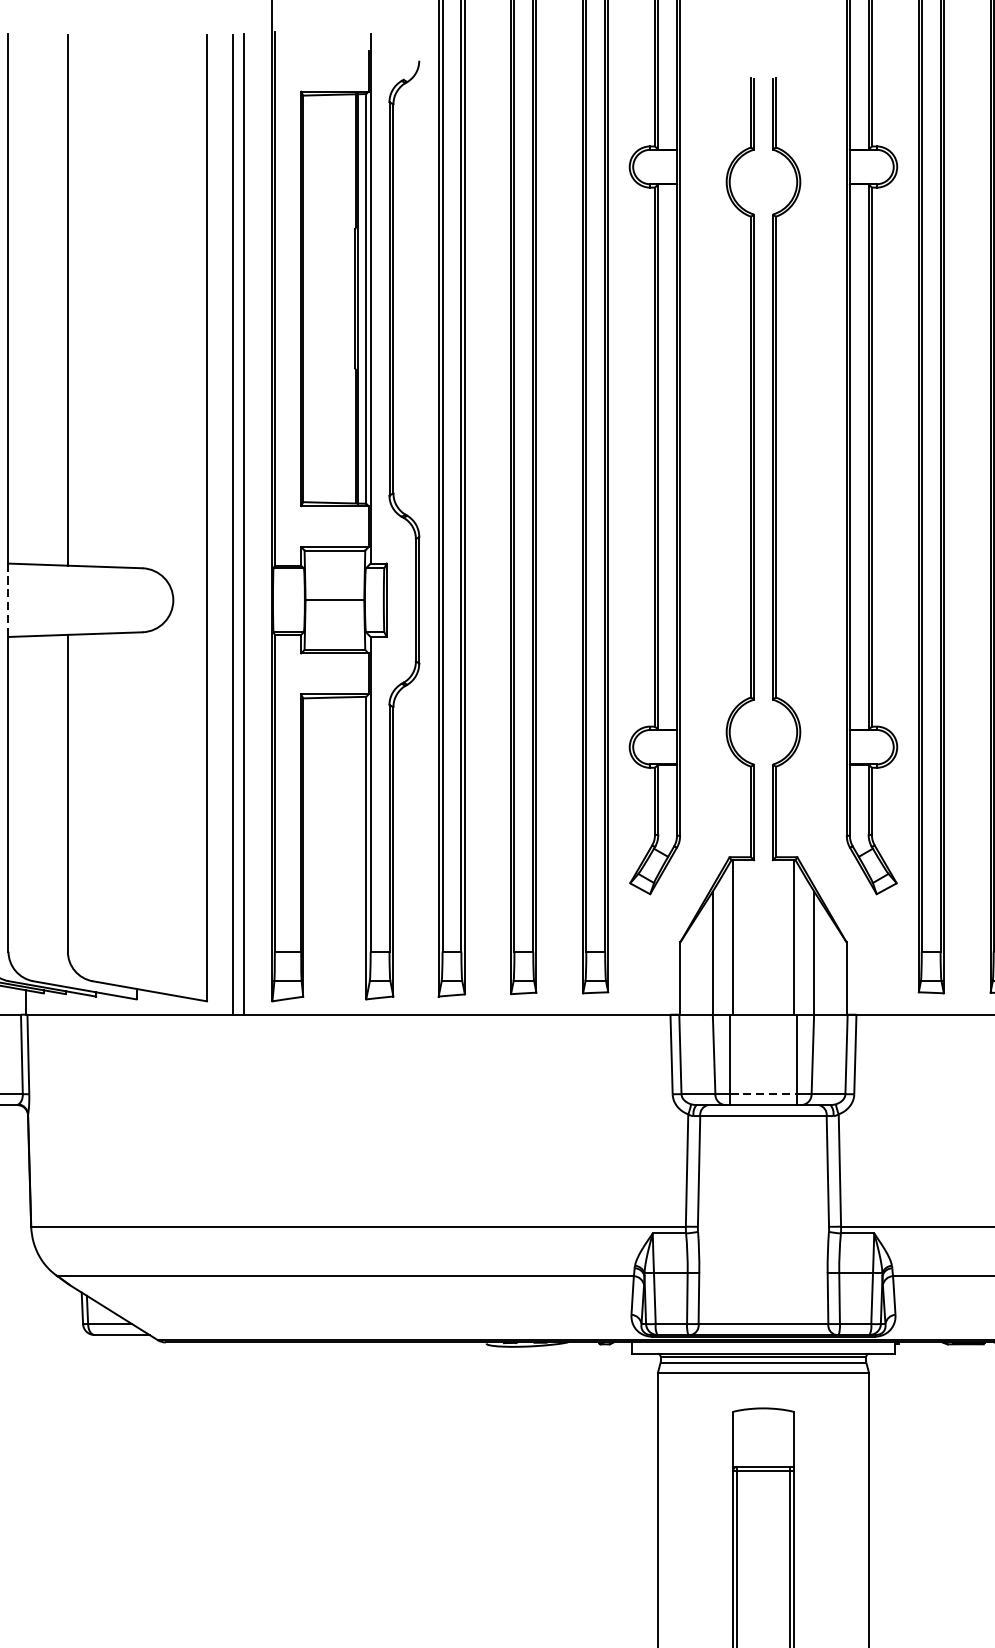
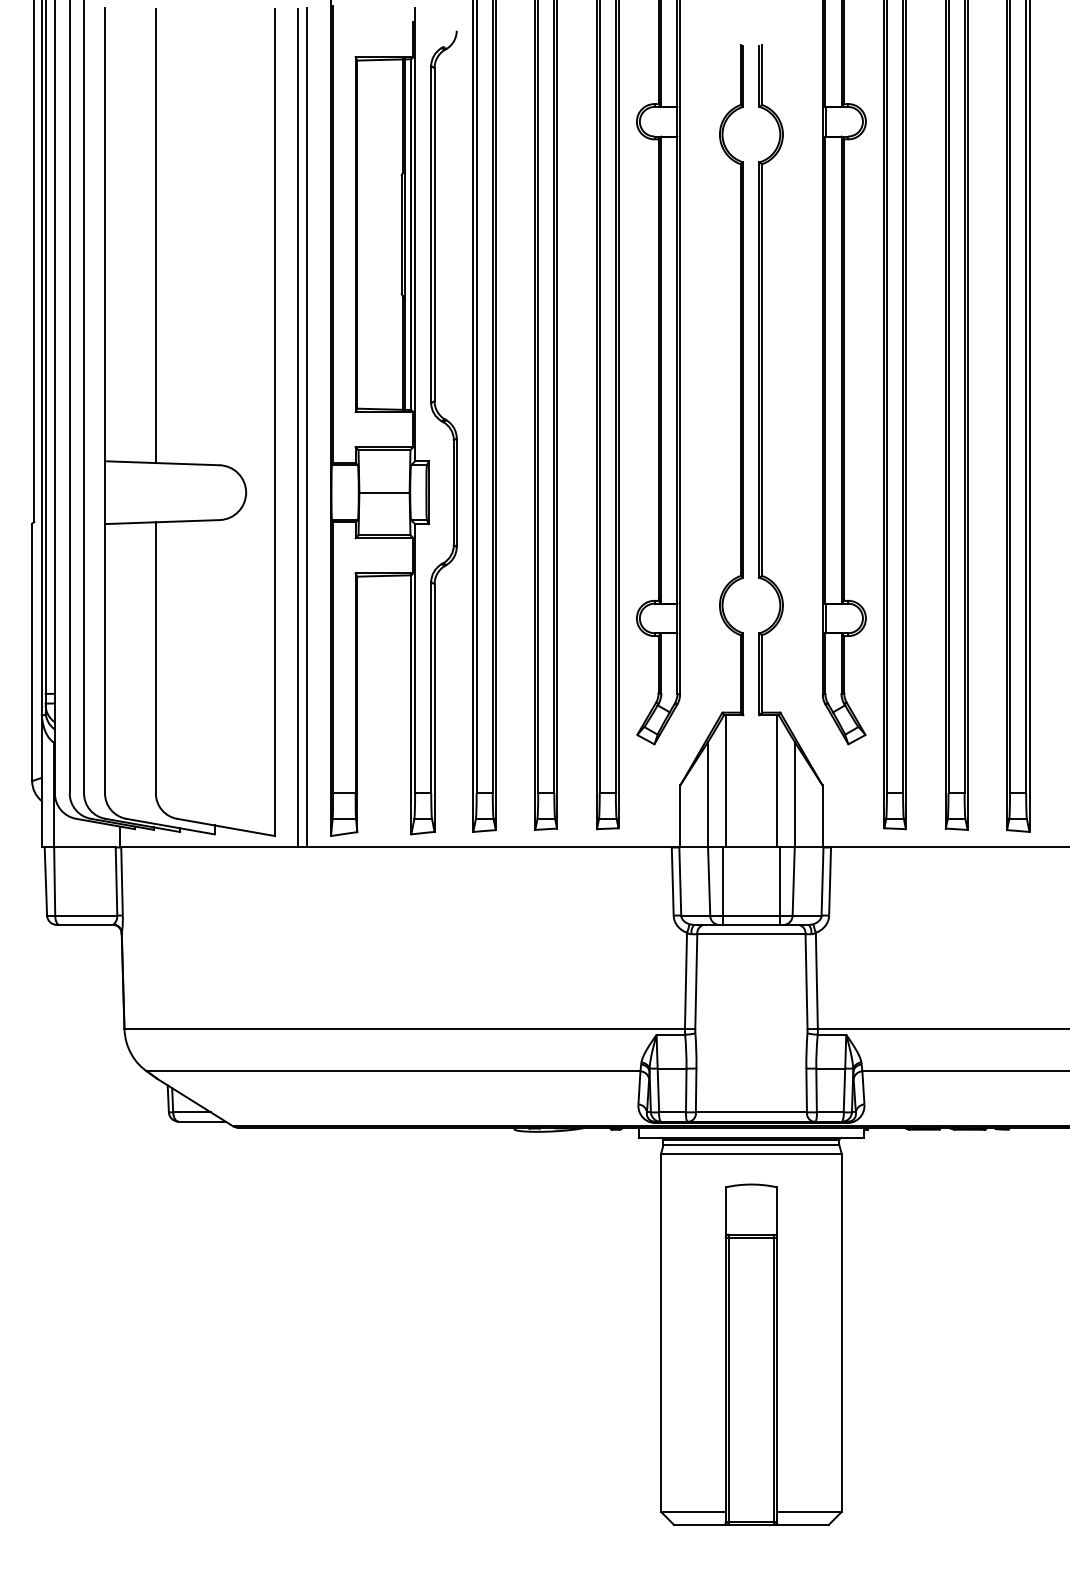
line: (9, 601) -> (105, 493), dashed -> solid
line: (763, 1094) -> (751, 915), dashed -> solid

